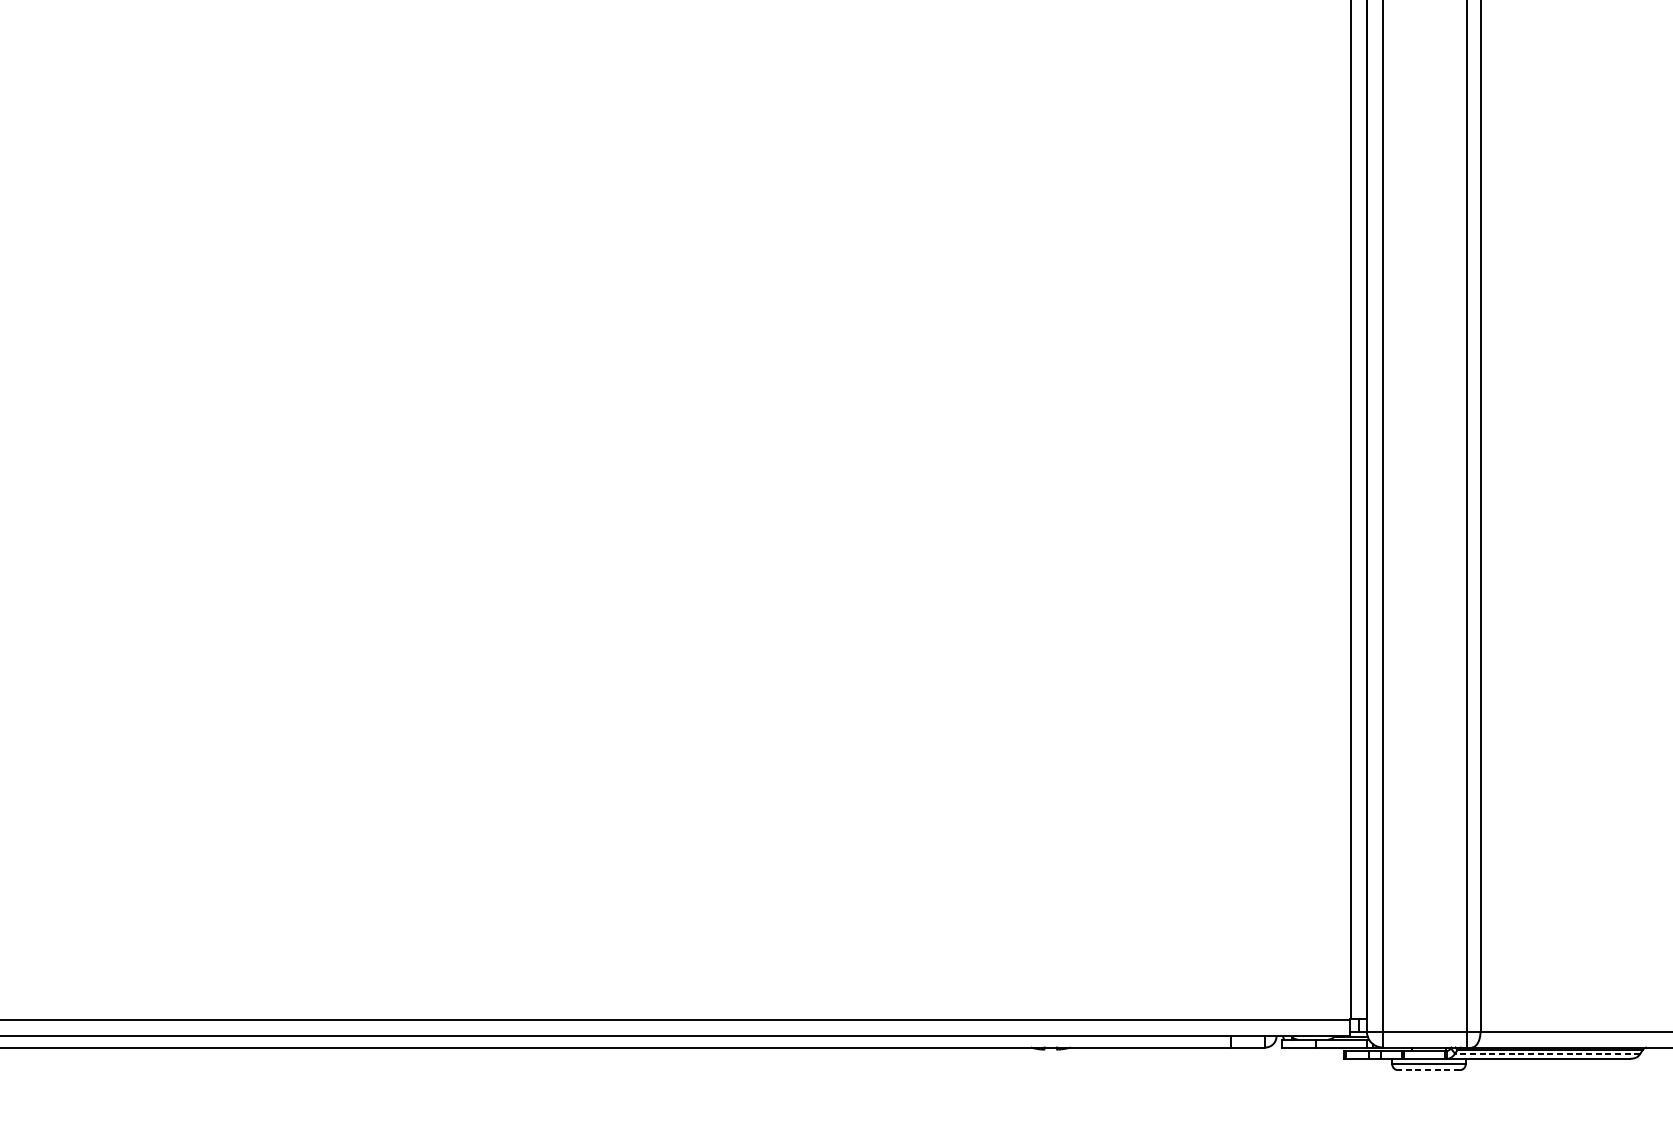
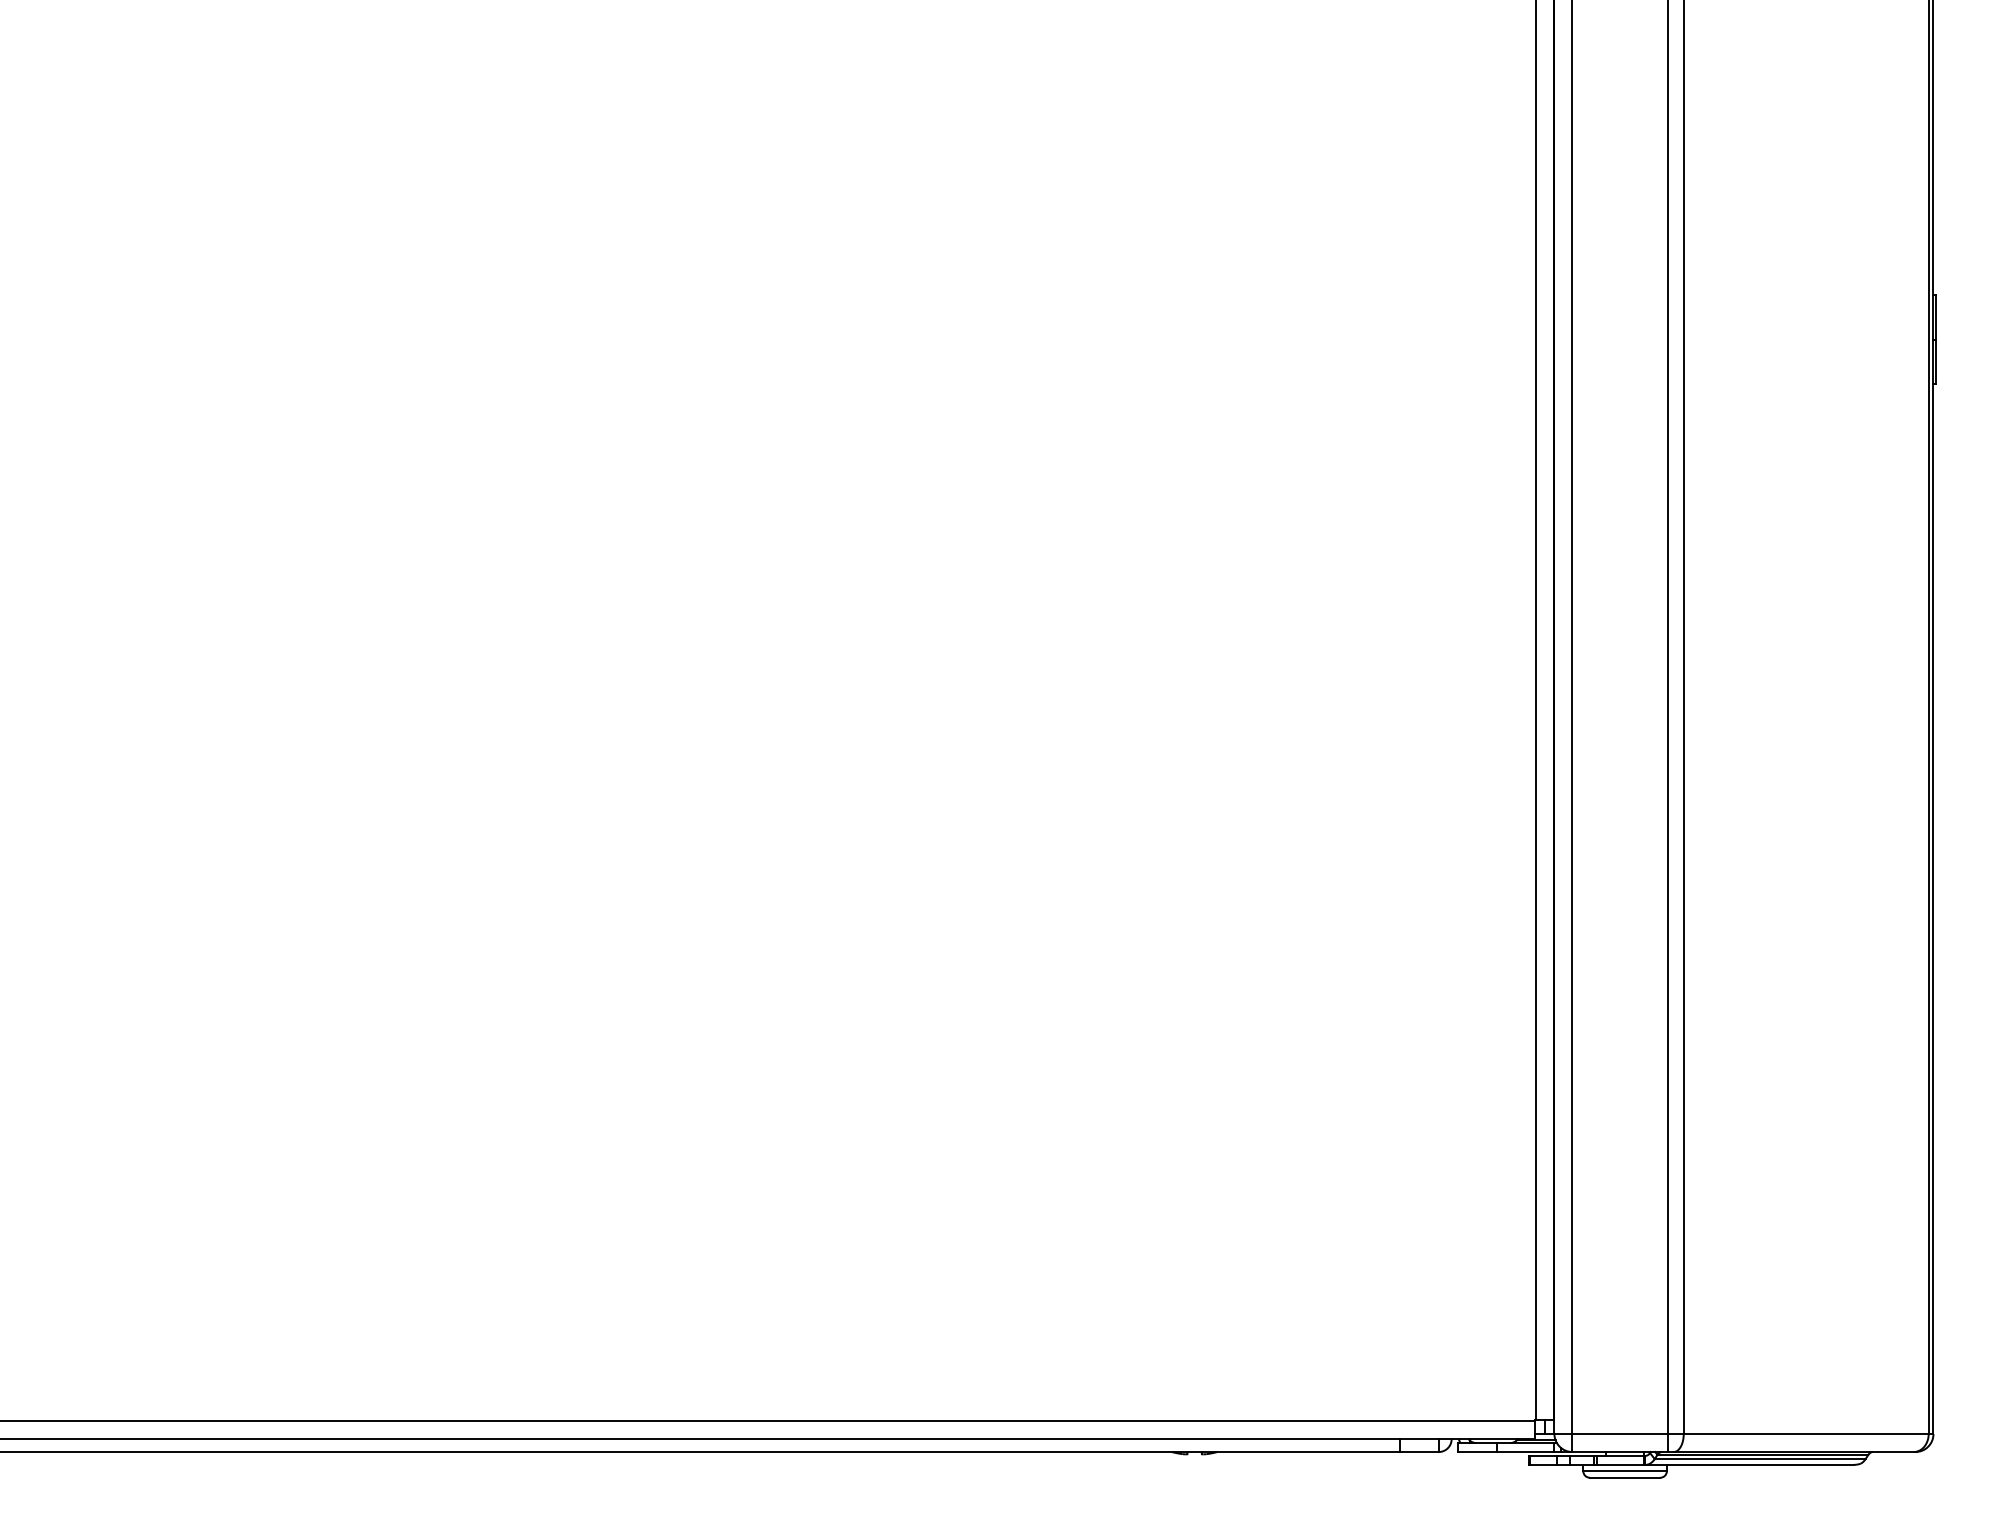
line: (1547, 1054) -> (1759, 1459), dashed -> solid
line: (1428, 1069) -> (1624, 1477), dashed -> solid

